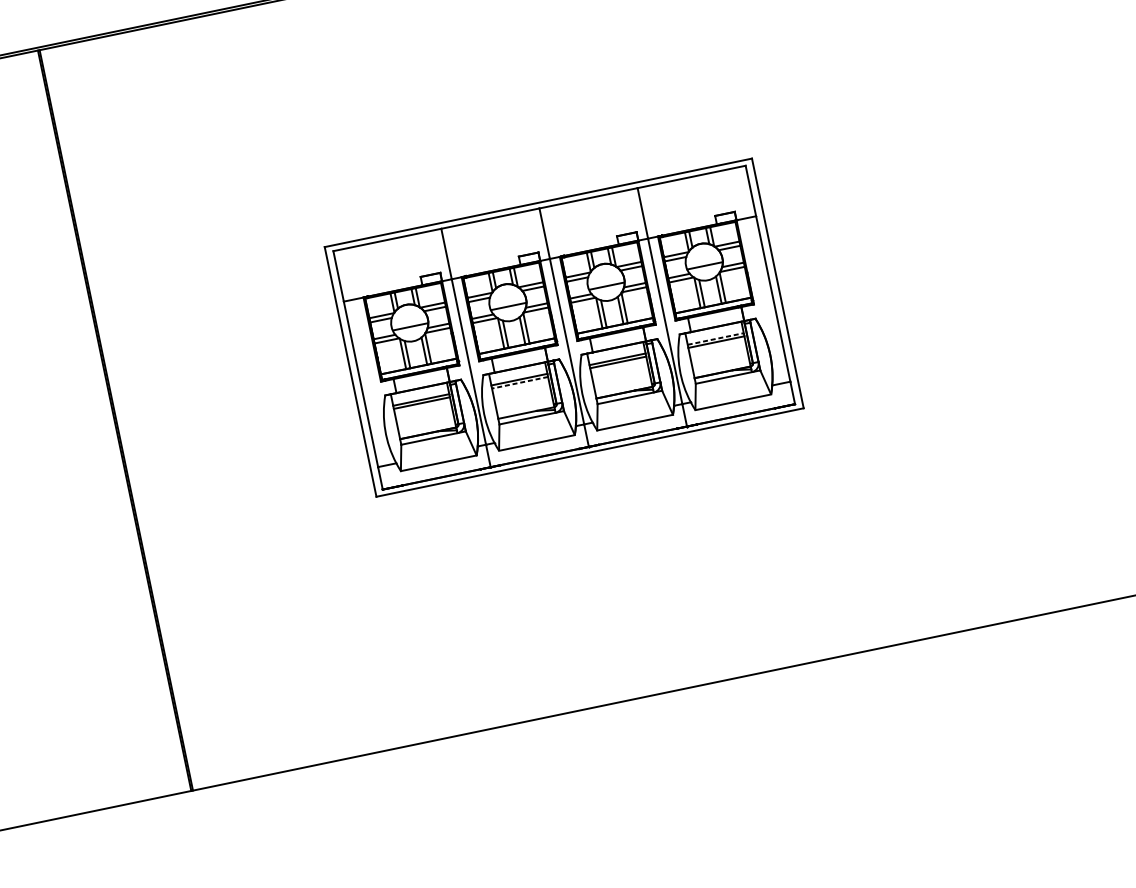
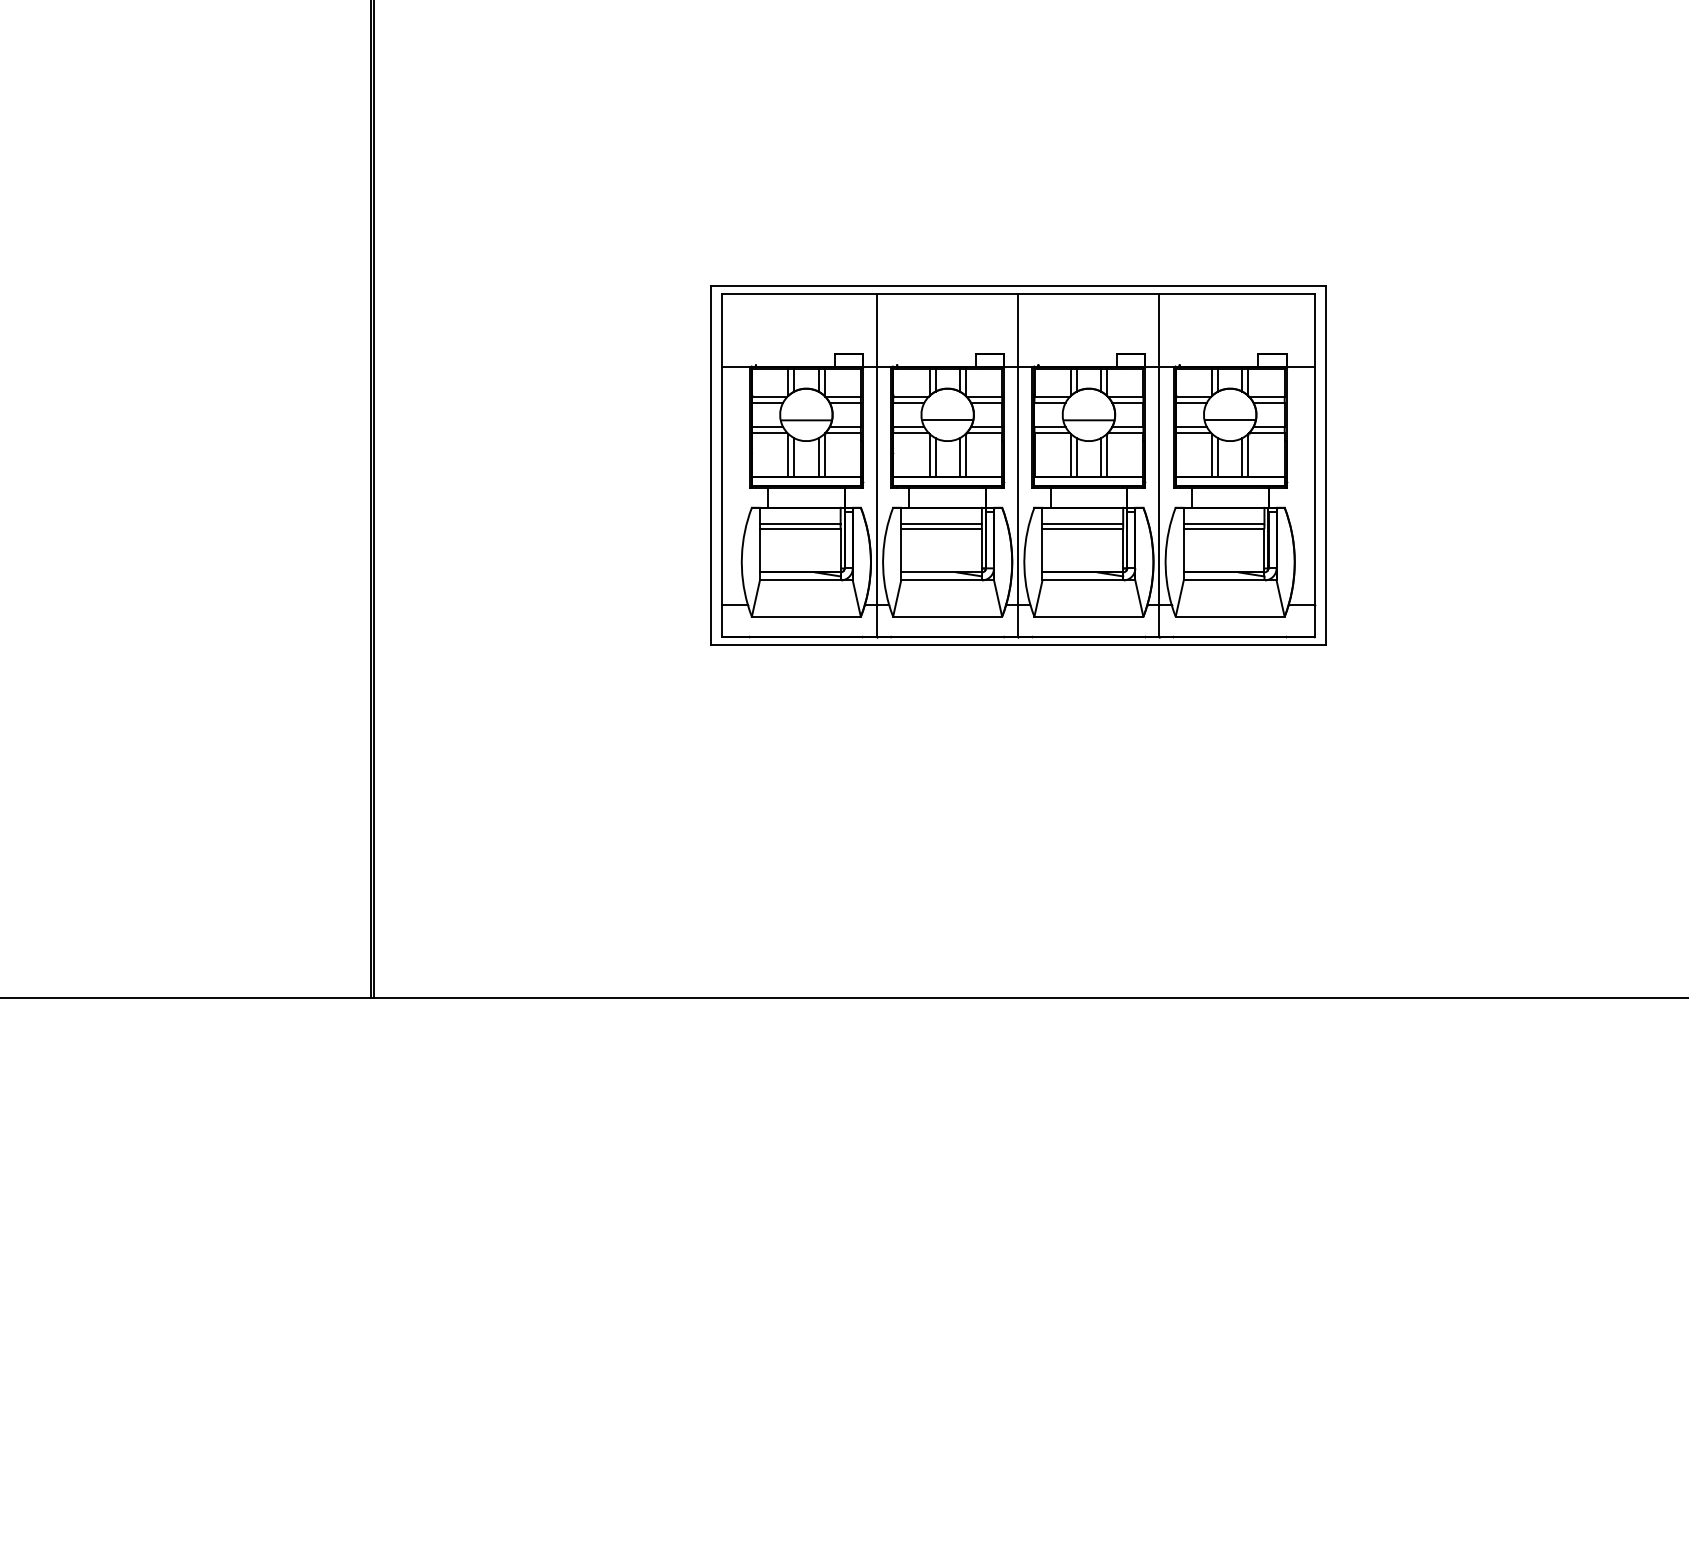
line: (716, 339) -> (1224, 524), dashed -> solid
line: (519, 382) -> (941, 528), dashed -> solid

